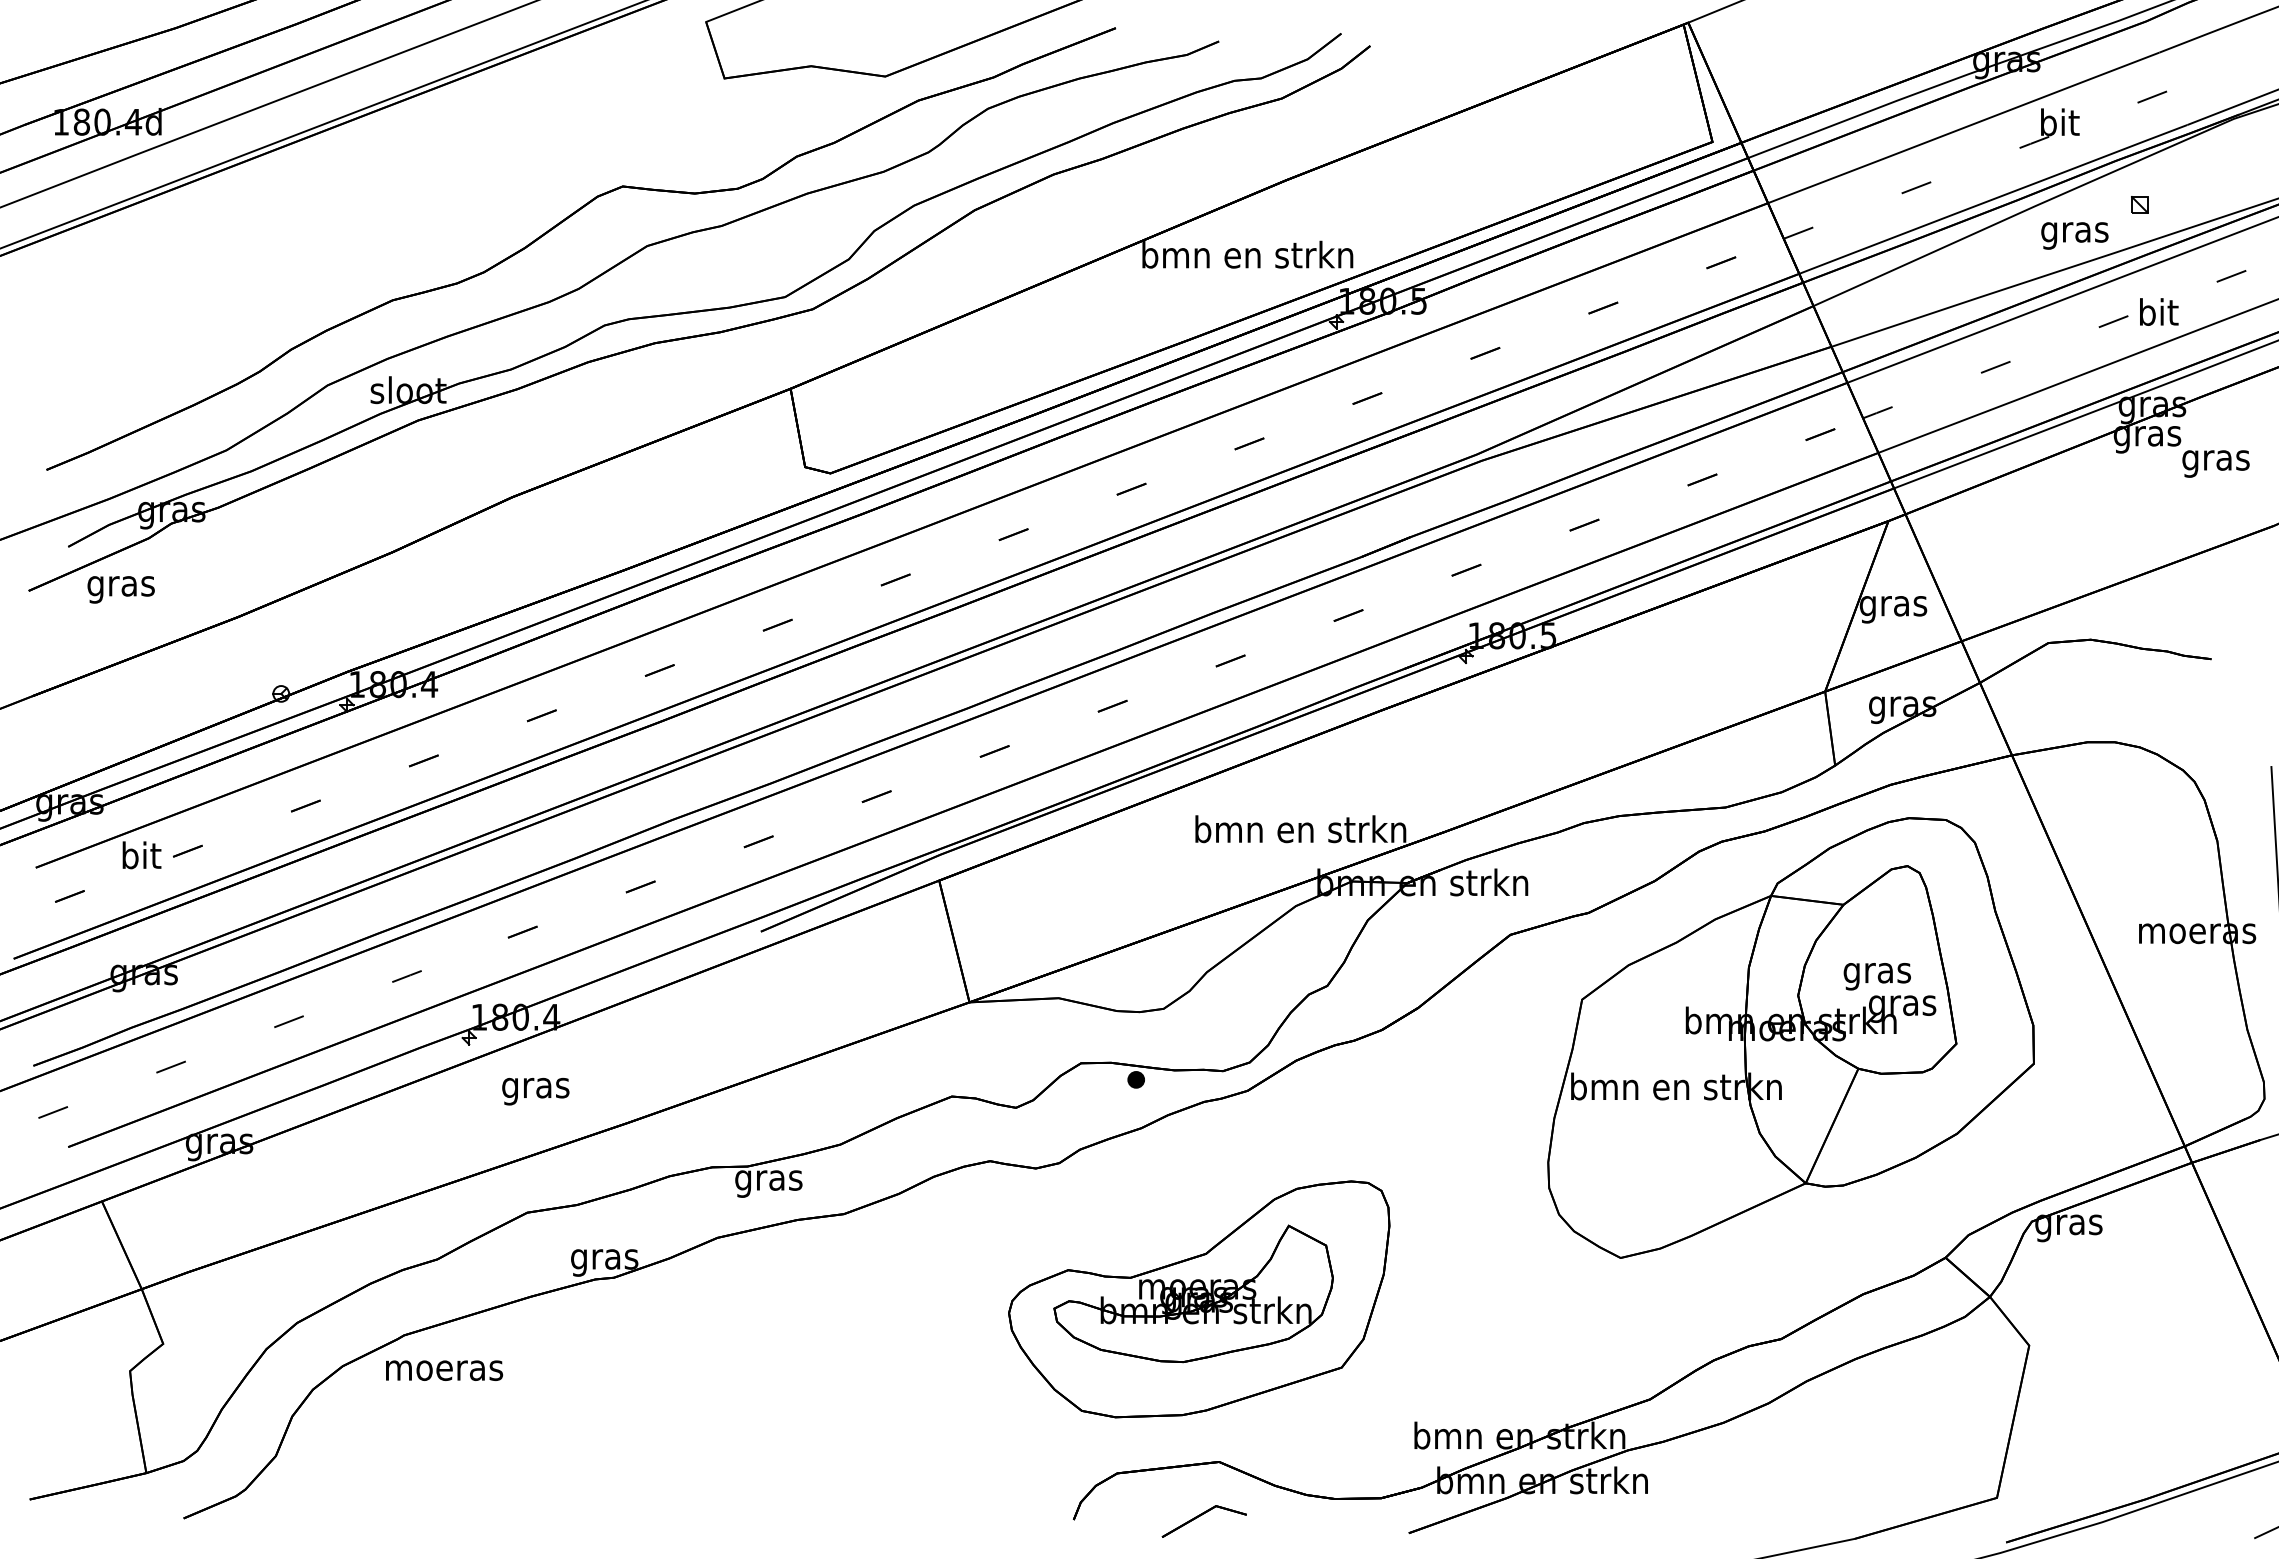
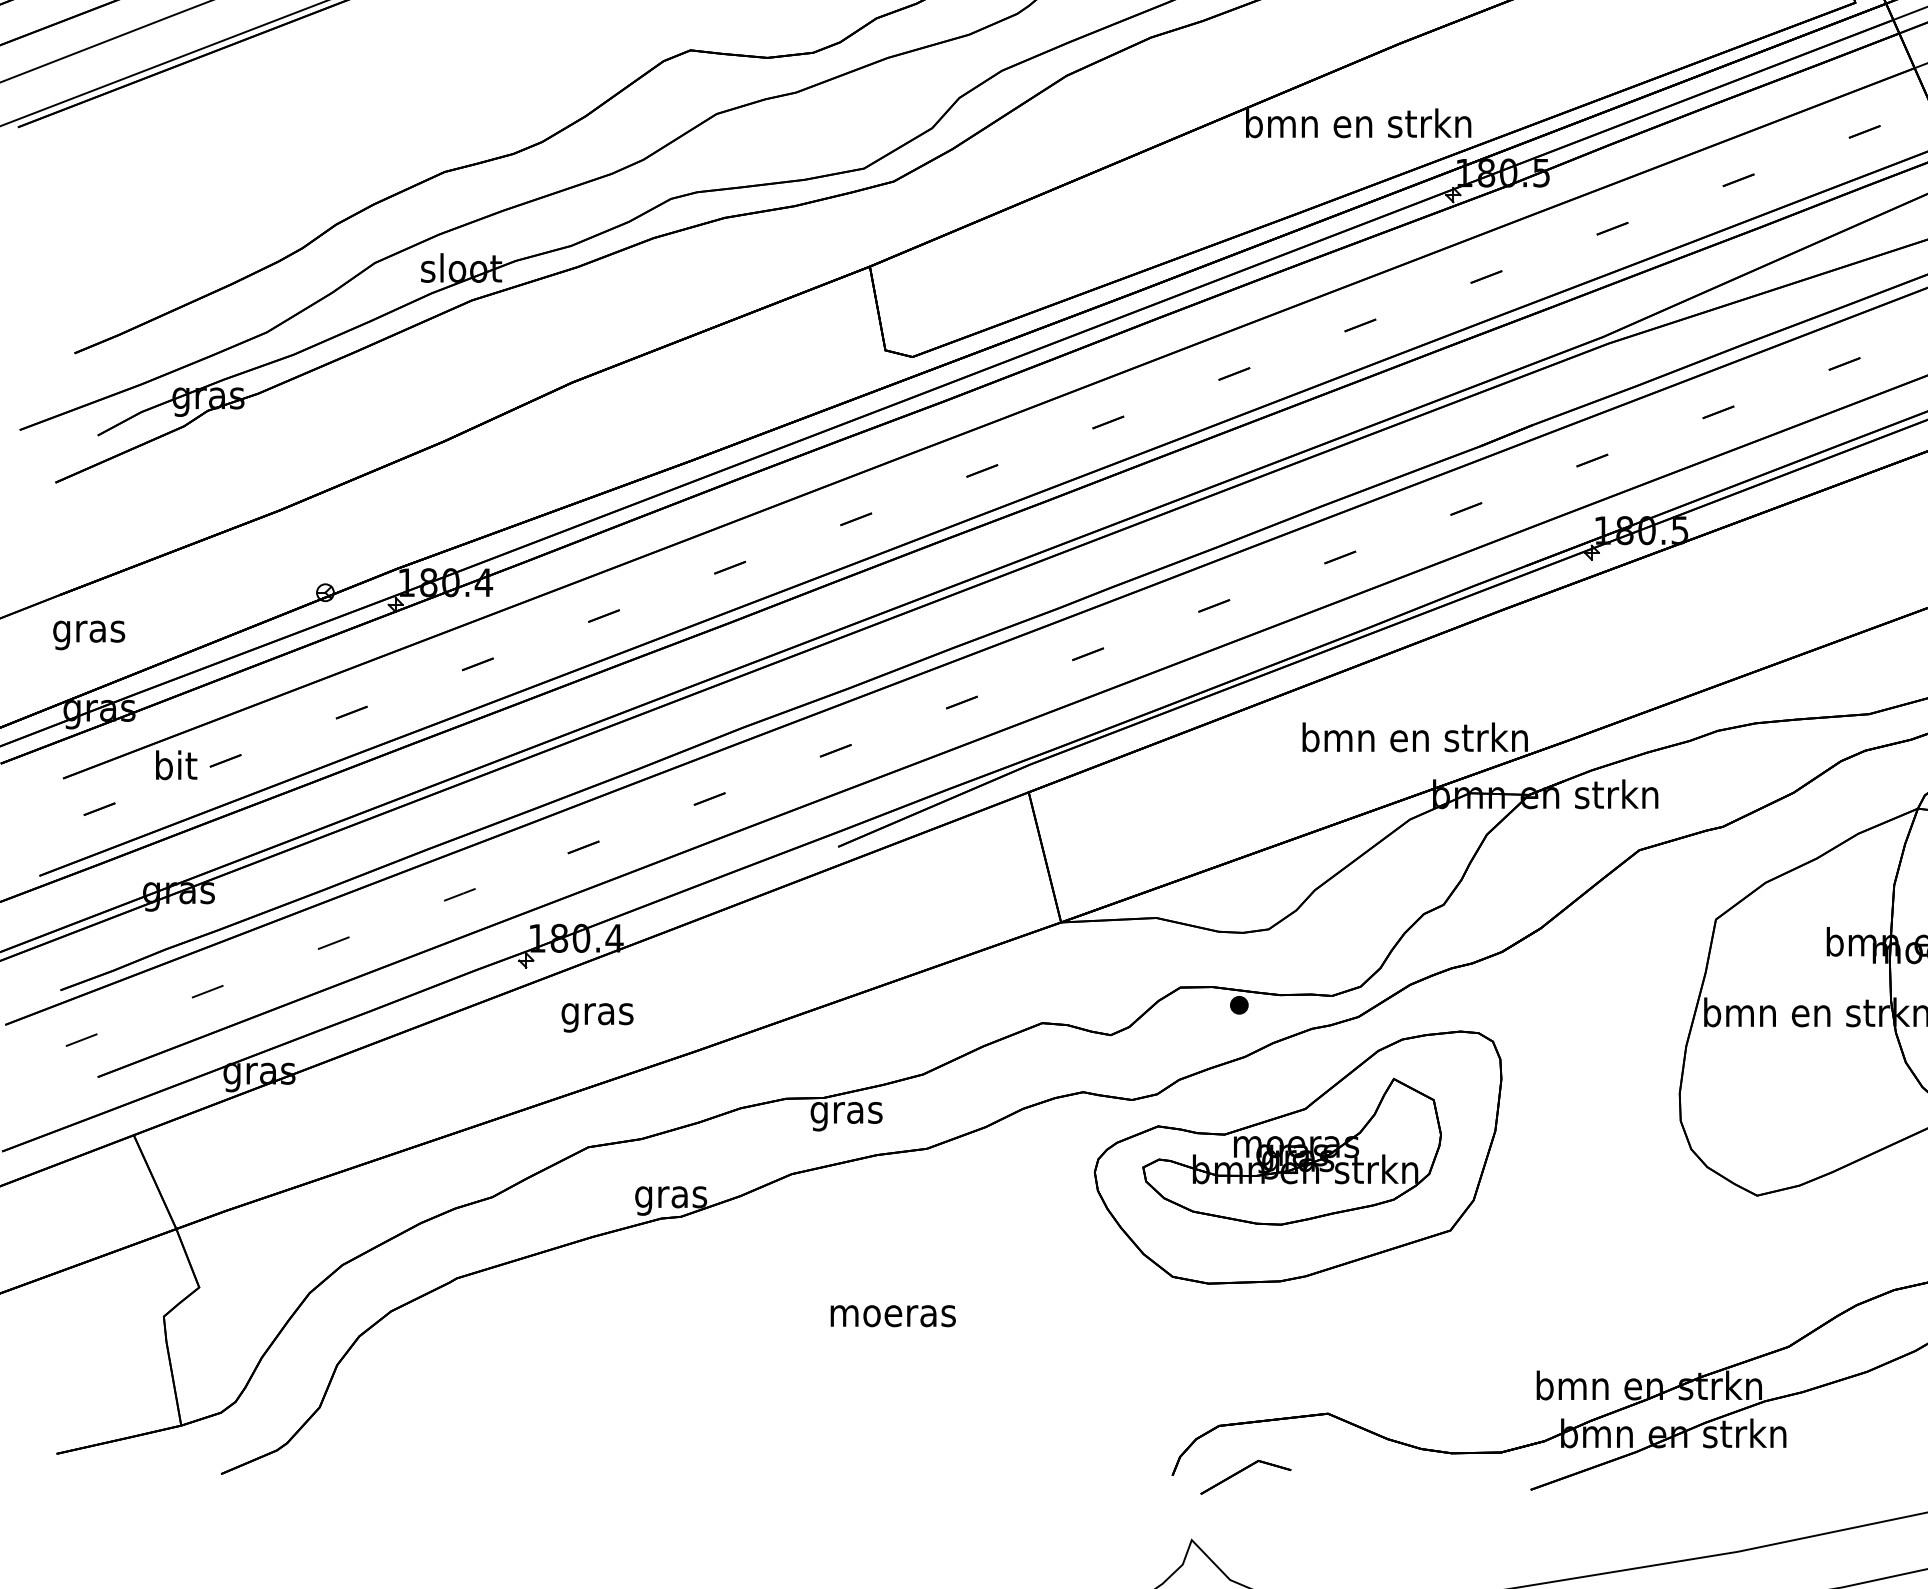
text: (120, 589) -> (88, 635), moved
part: (1199, 1299) -> (1298, 1157), moved
text: (444, 1370) -> (893, 1315), moved
part: (1203, 1521) -> (1244, 1477), moved

